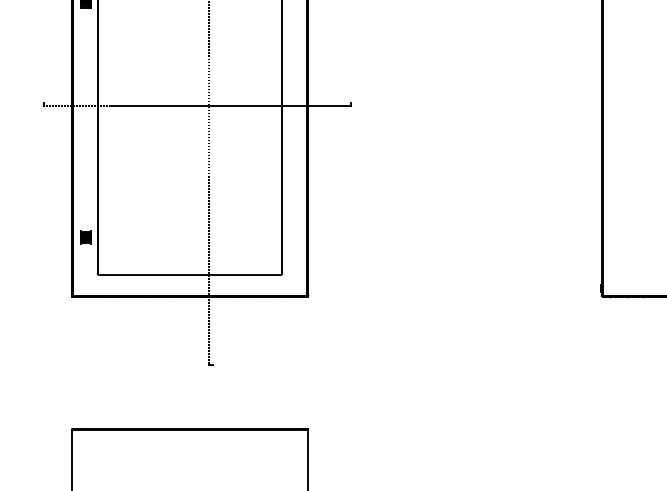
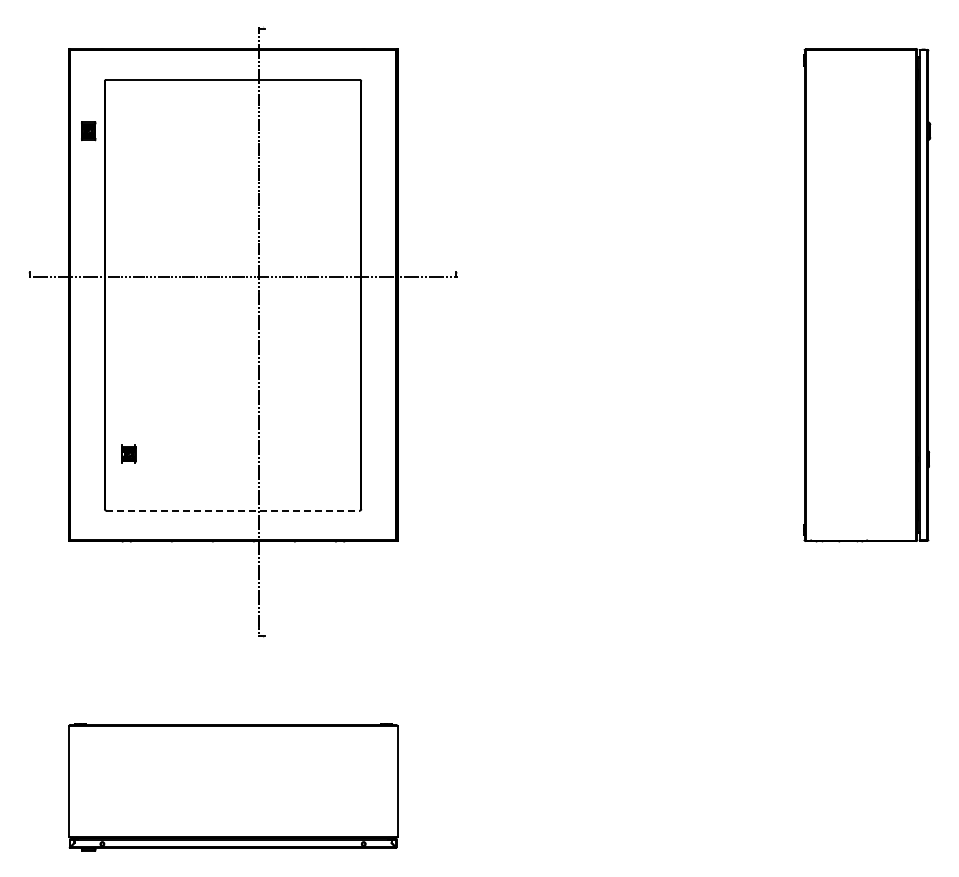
part: (85, 237) -> (128, 453), moved
line: (190, 274) -> (233, 510), solid -> dashed

